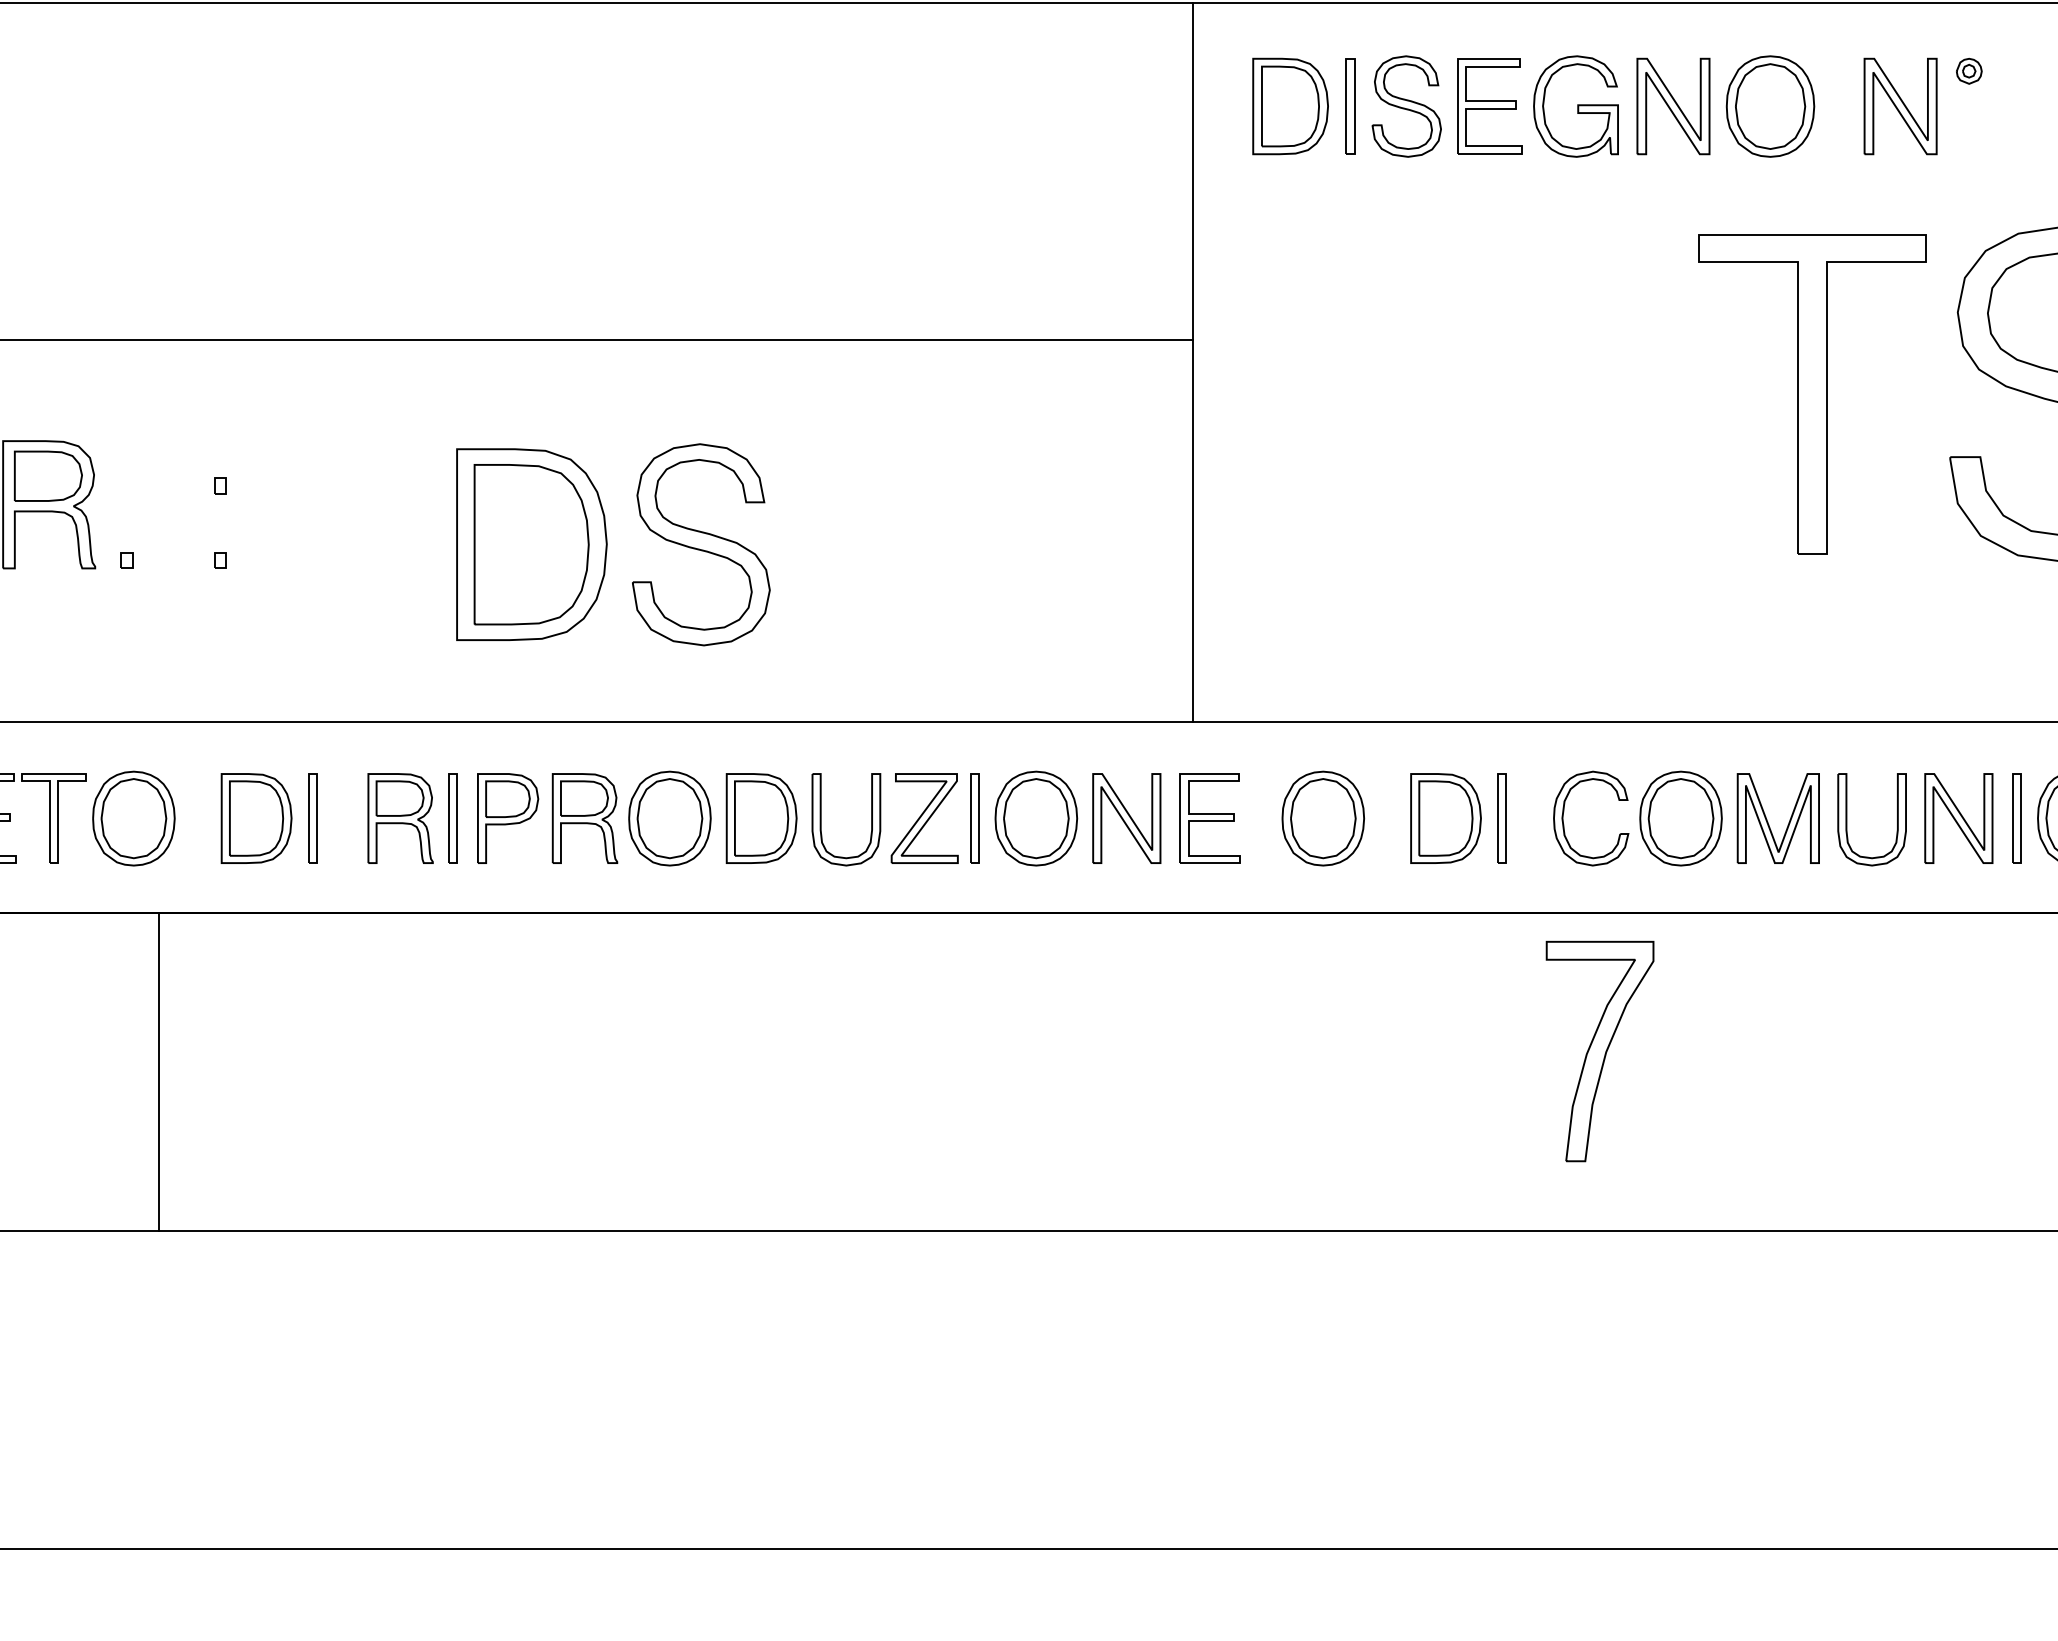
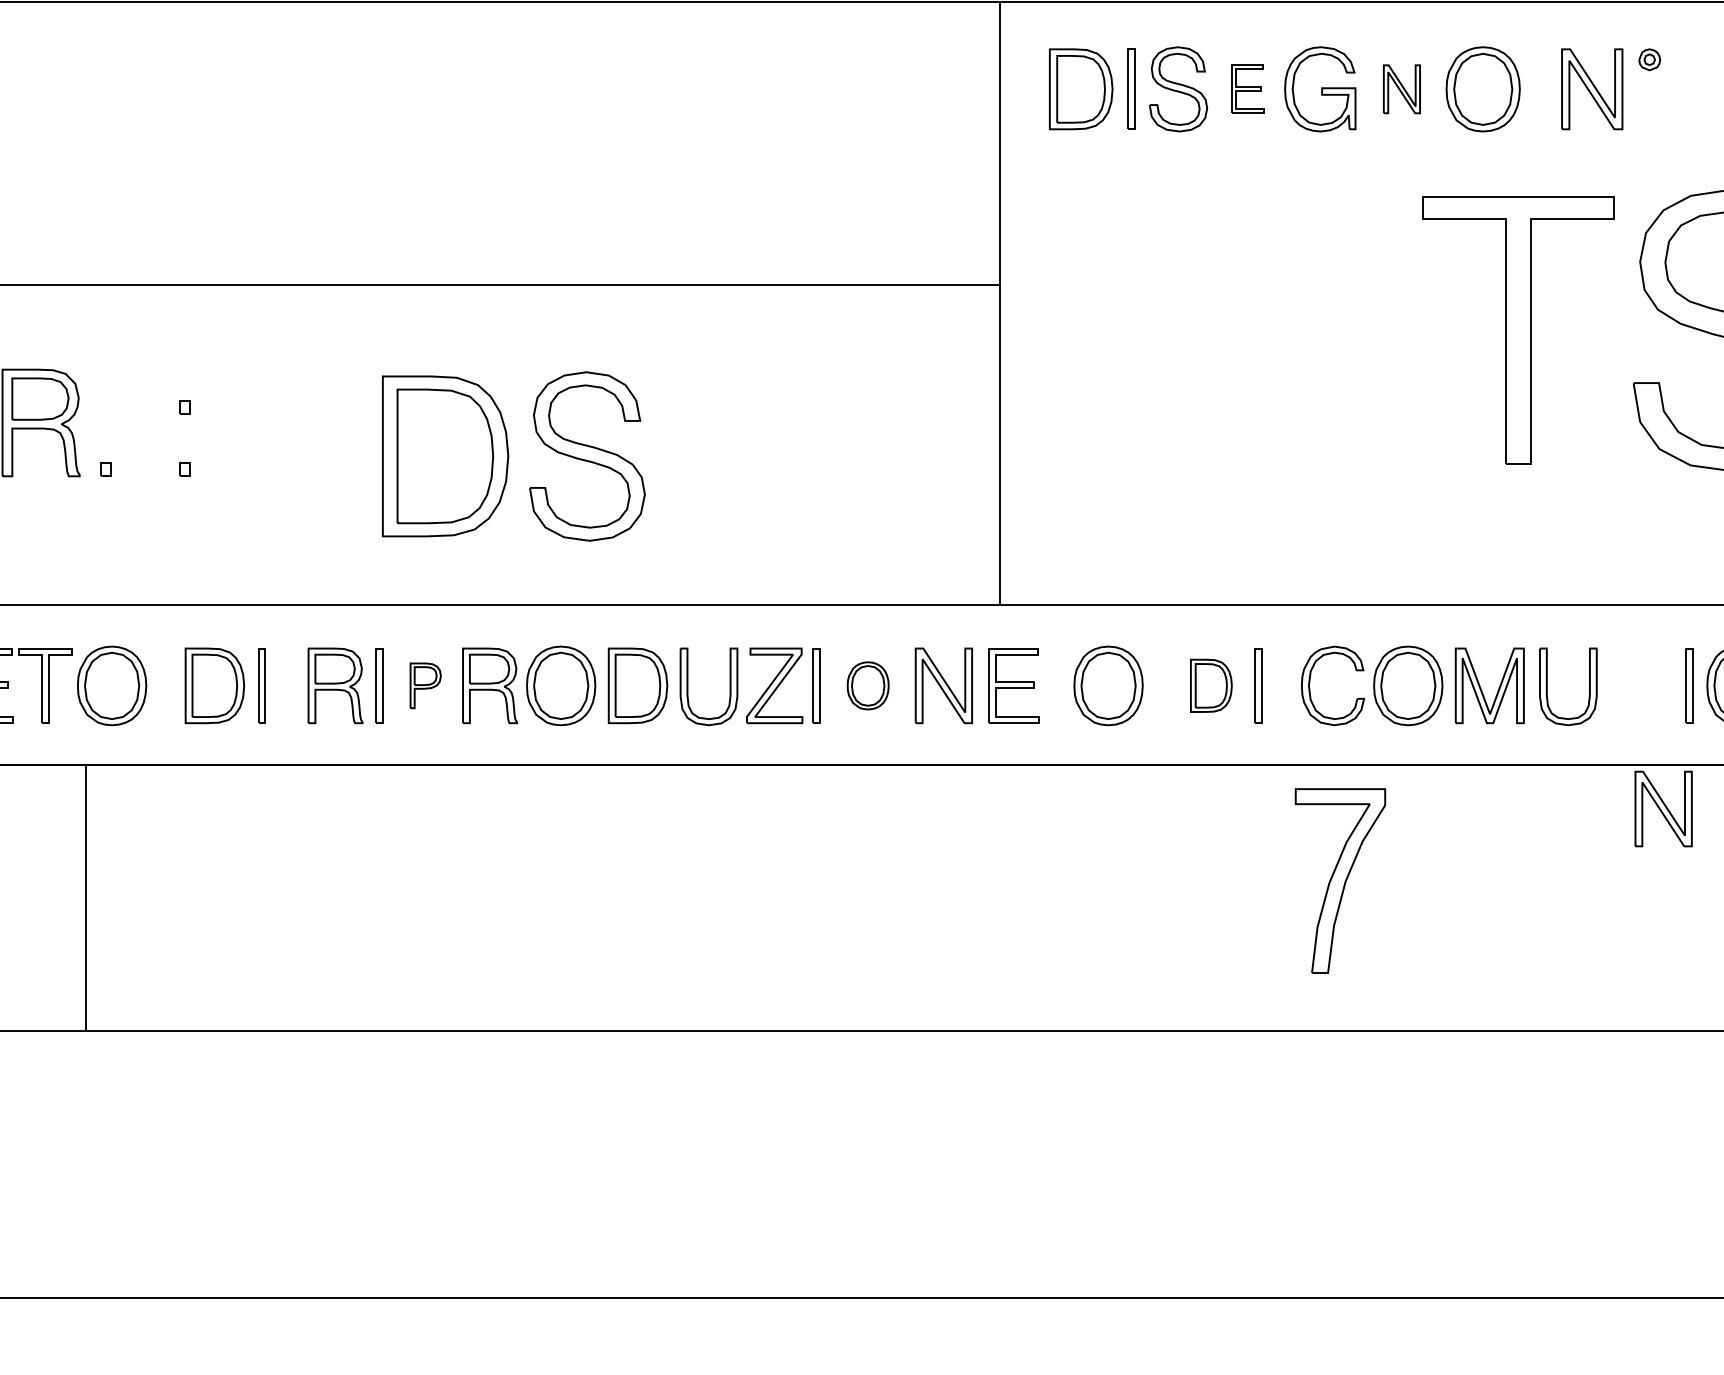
part: (1489, 106) -> (1247, 89), size x0.6
part: (1673, 106) -> (1401, 89), size x0.6
part: (508, 818) -> (425, 685), size x0.6
part: (1036, 818) -> (868, 685), size x0.6
part: (1445, 818) -> (1210, 685), size x0.7
part: (1958, 818) -> (1663, 808), moved
line: (159, 1071) -> (85, 897), moved

